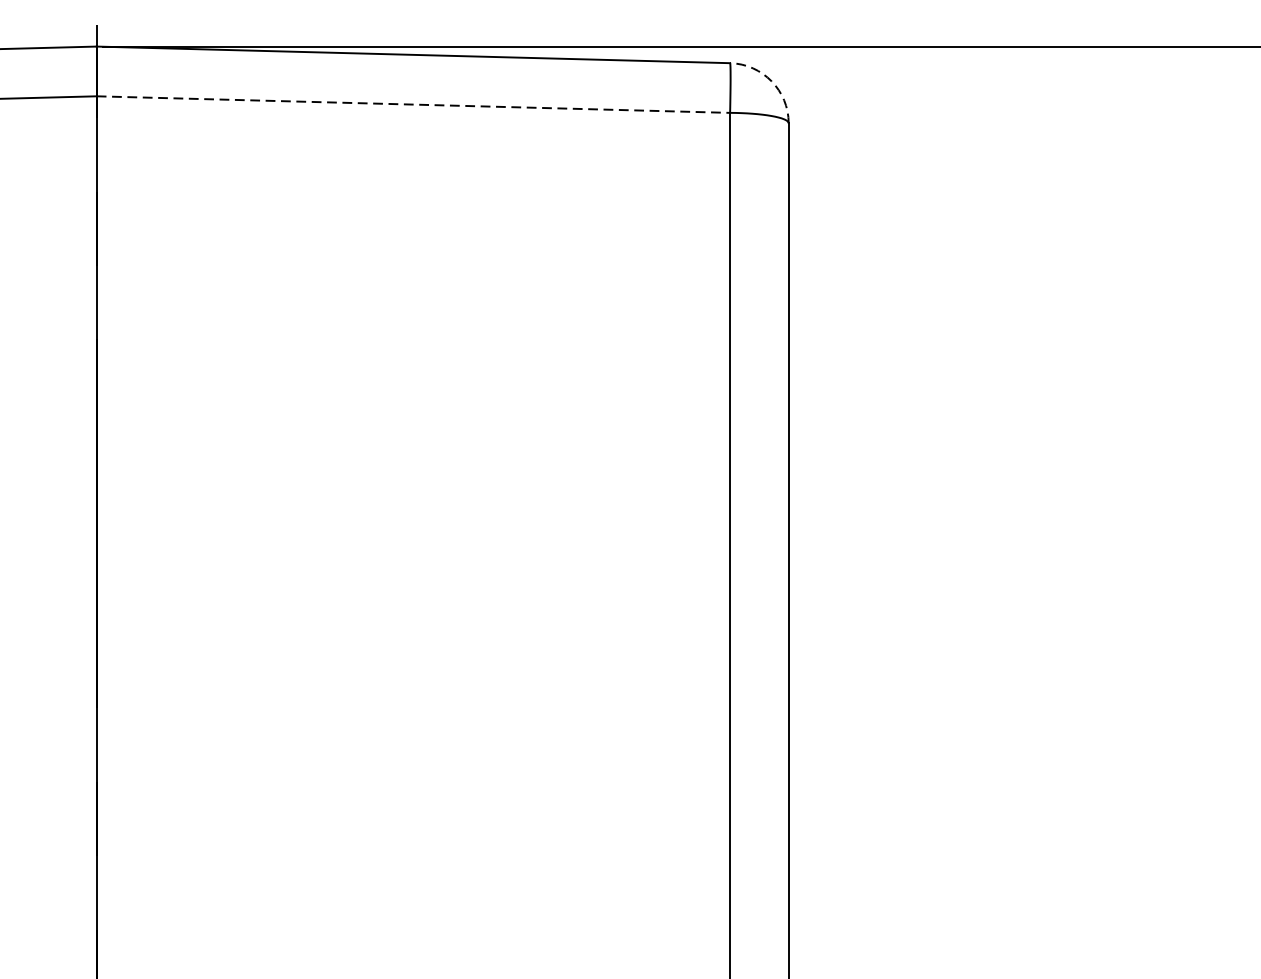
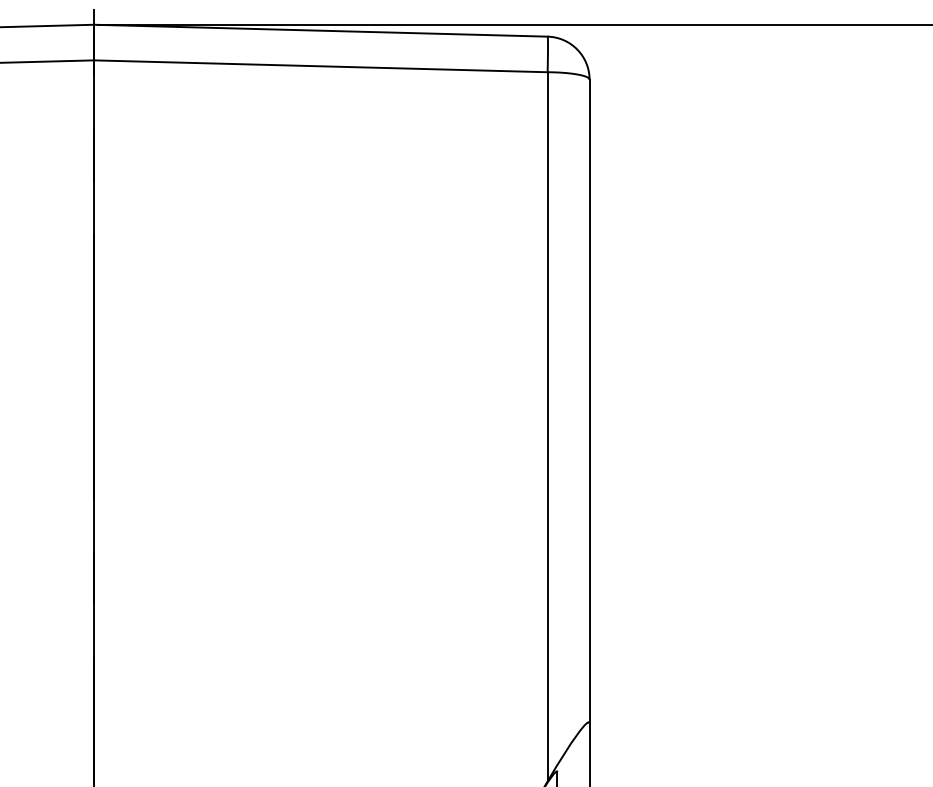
arc: (771, 81) -> (577, 49), dashed -> solid
line: (412, 104) -> (320, 66), dashed -> solid

